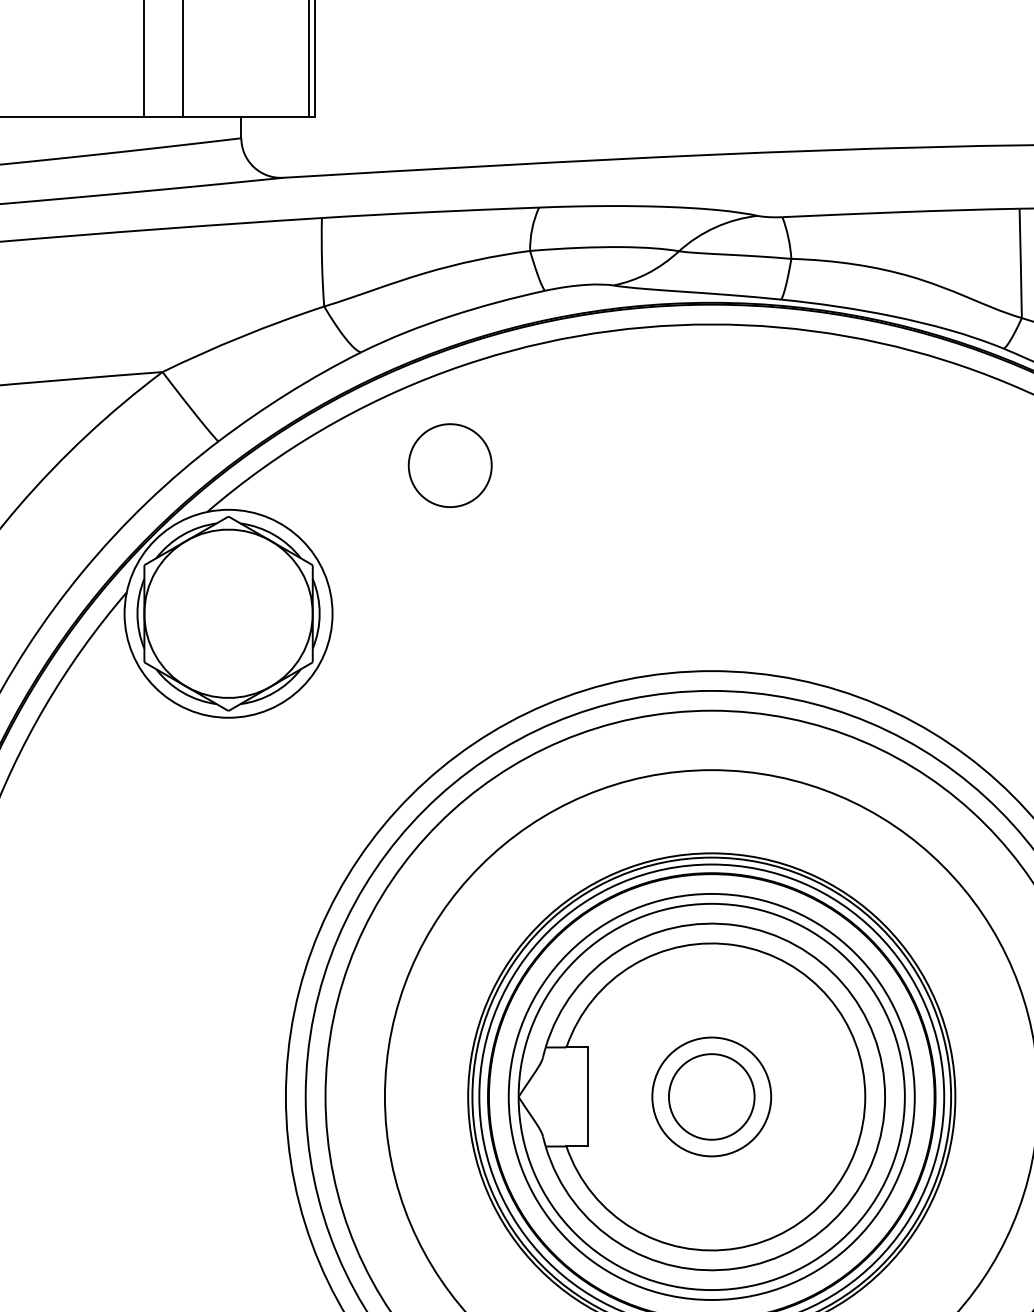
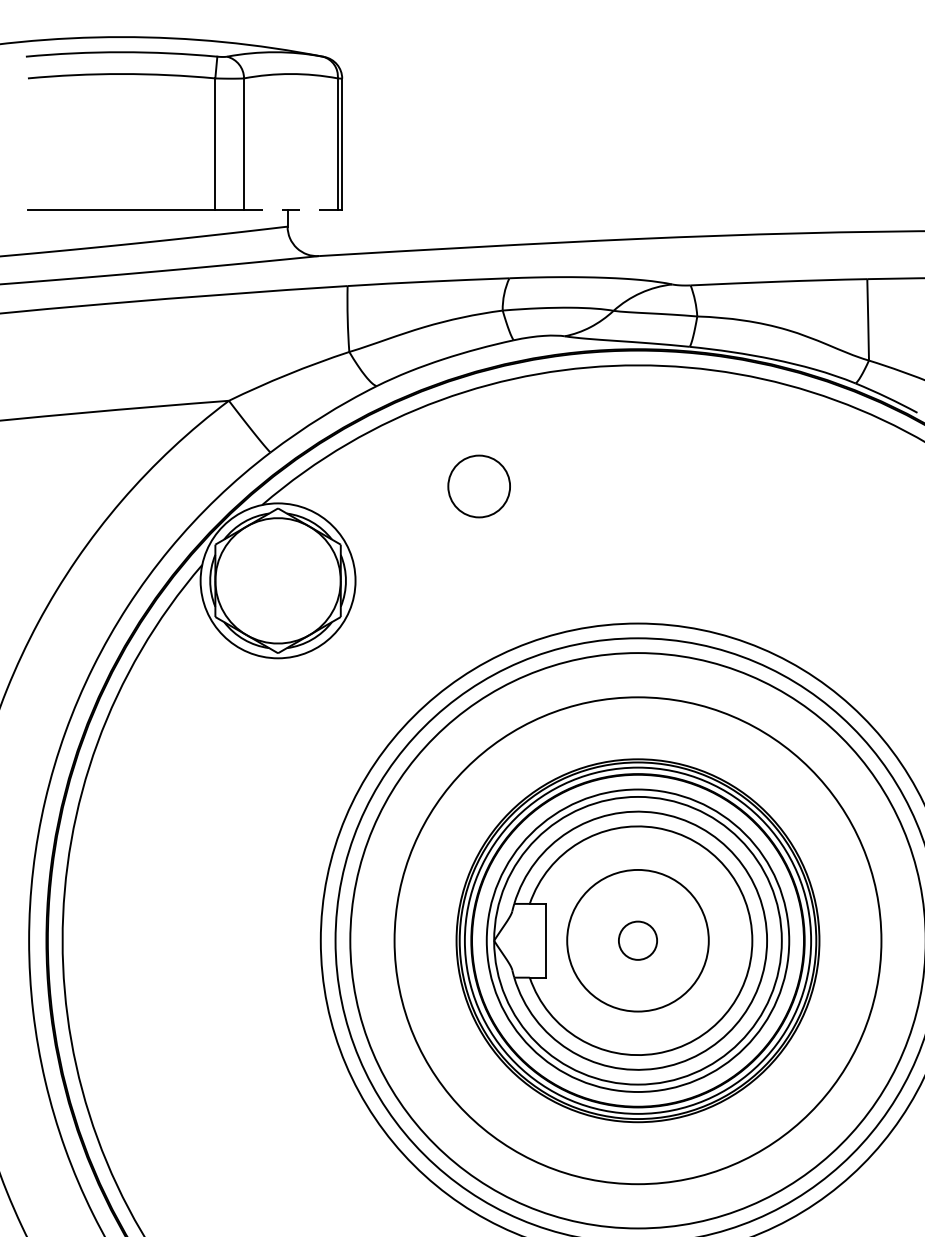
line: (245, 116) -> (290, 210), solid -> dashed
circle: (449, 465) -> (478, 486), moved
circle: (711, 1096) -> (637, 940), size x0.6
circle: (711, 1096) -> (637, 940), size x1.6

